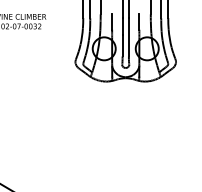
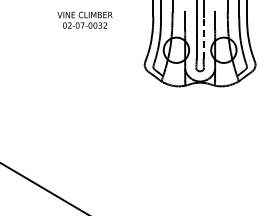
line: (128, 37) -> (203, 37), solid -> dashed

